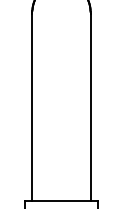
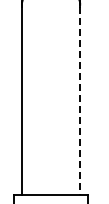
line: (90, 107) -> (80, 100), solid -> dashed

